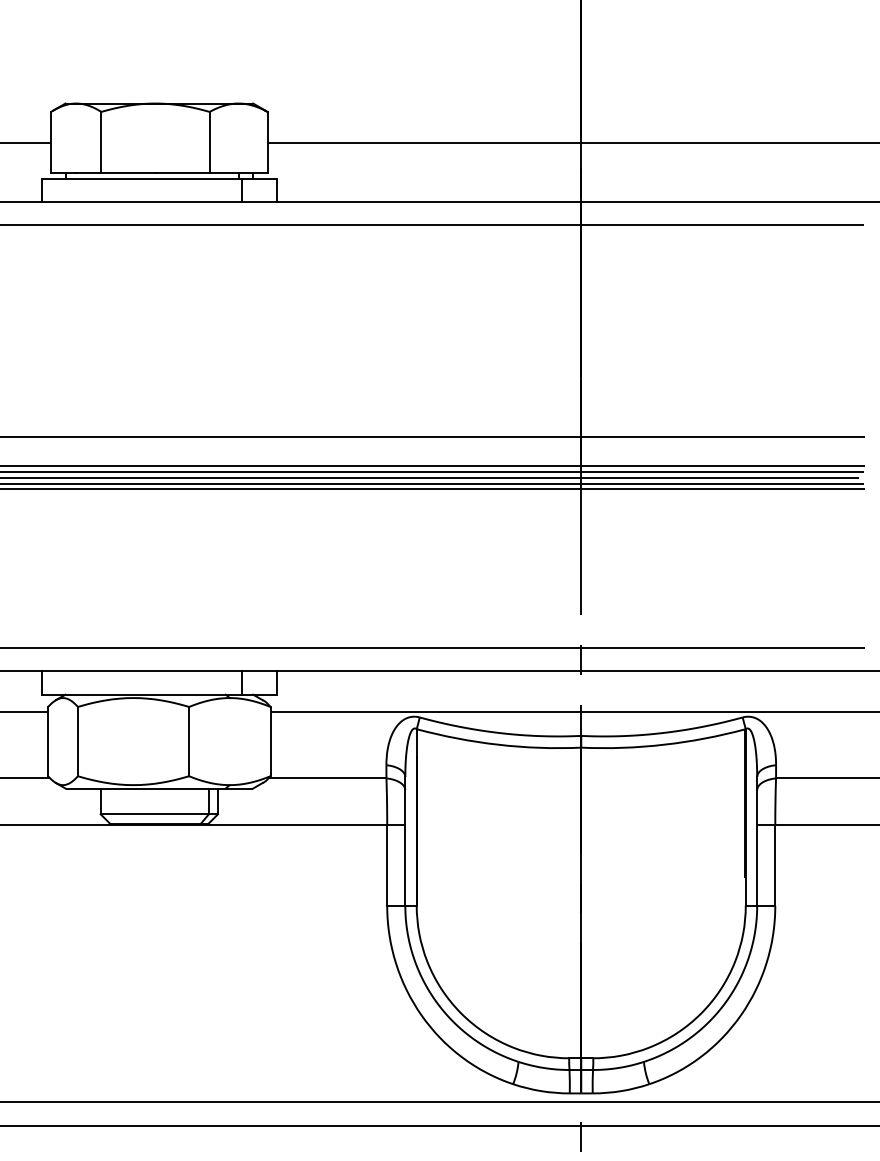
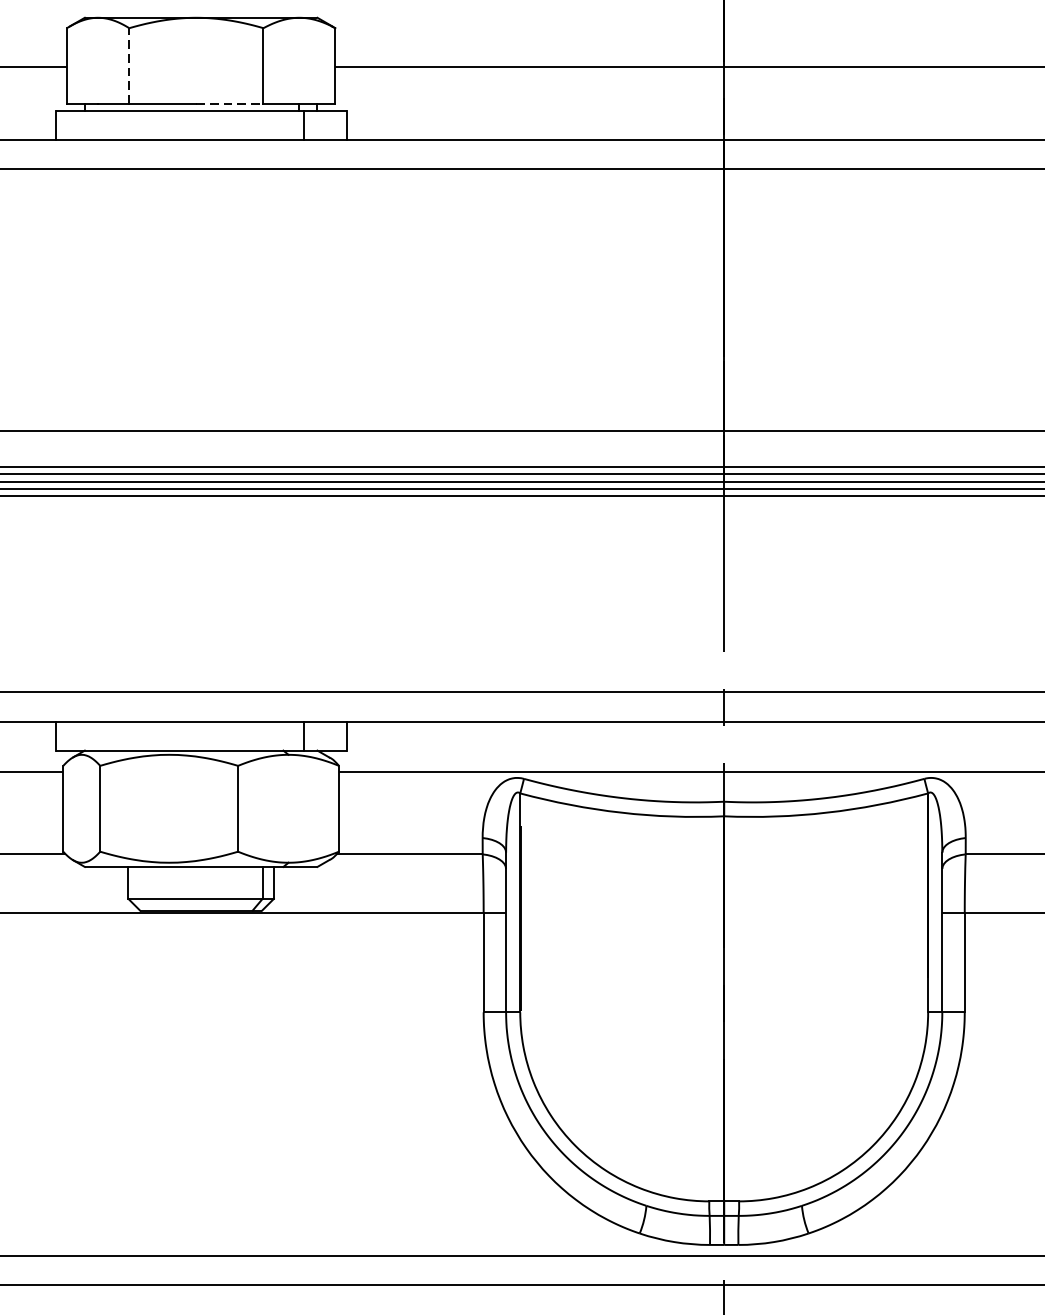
line: (101, 141) -> (129, 64), solid -> dashed
line: (183, 172) -> (231, 103), solid -> dashed

